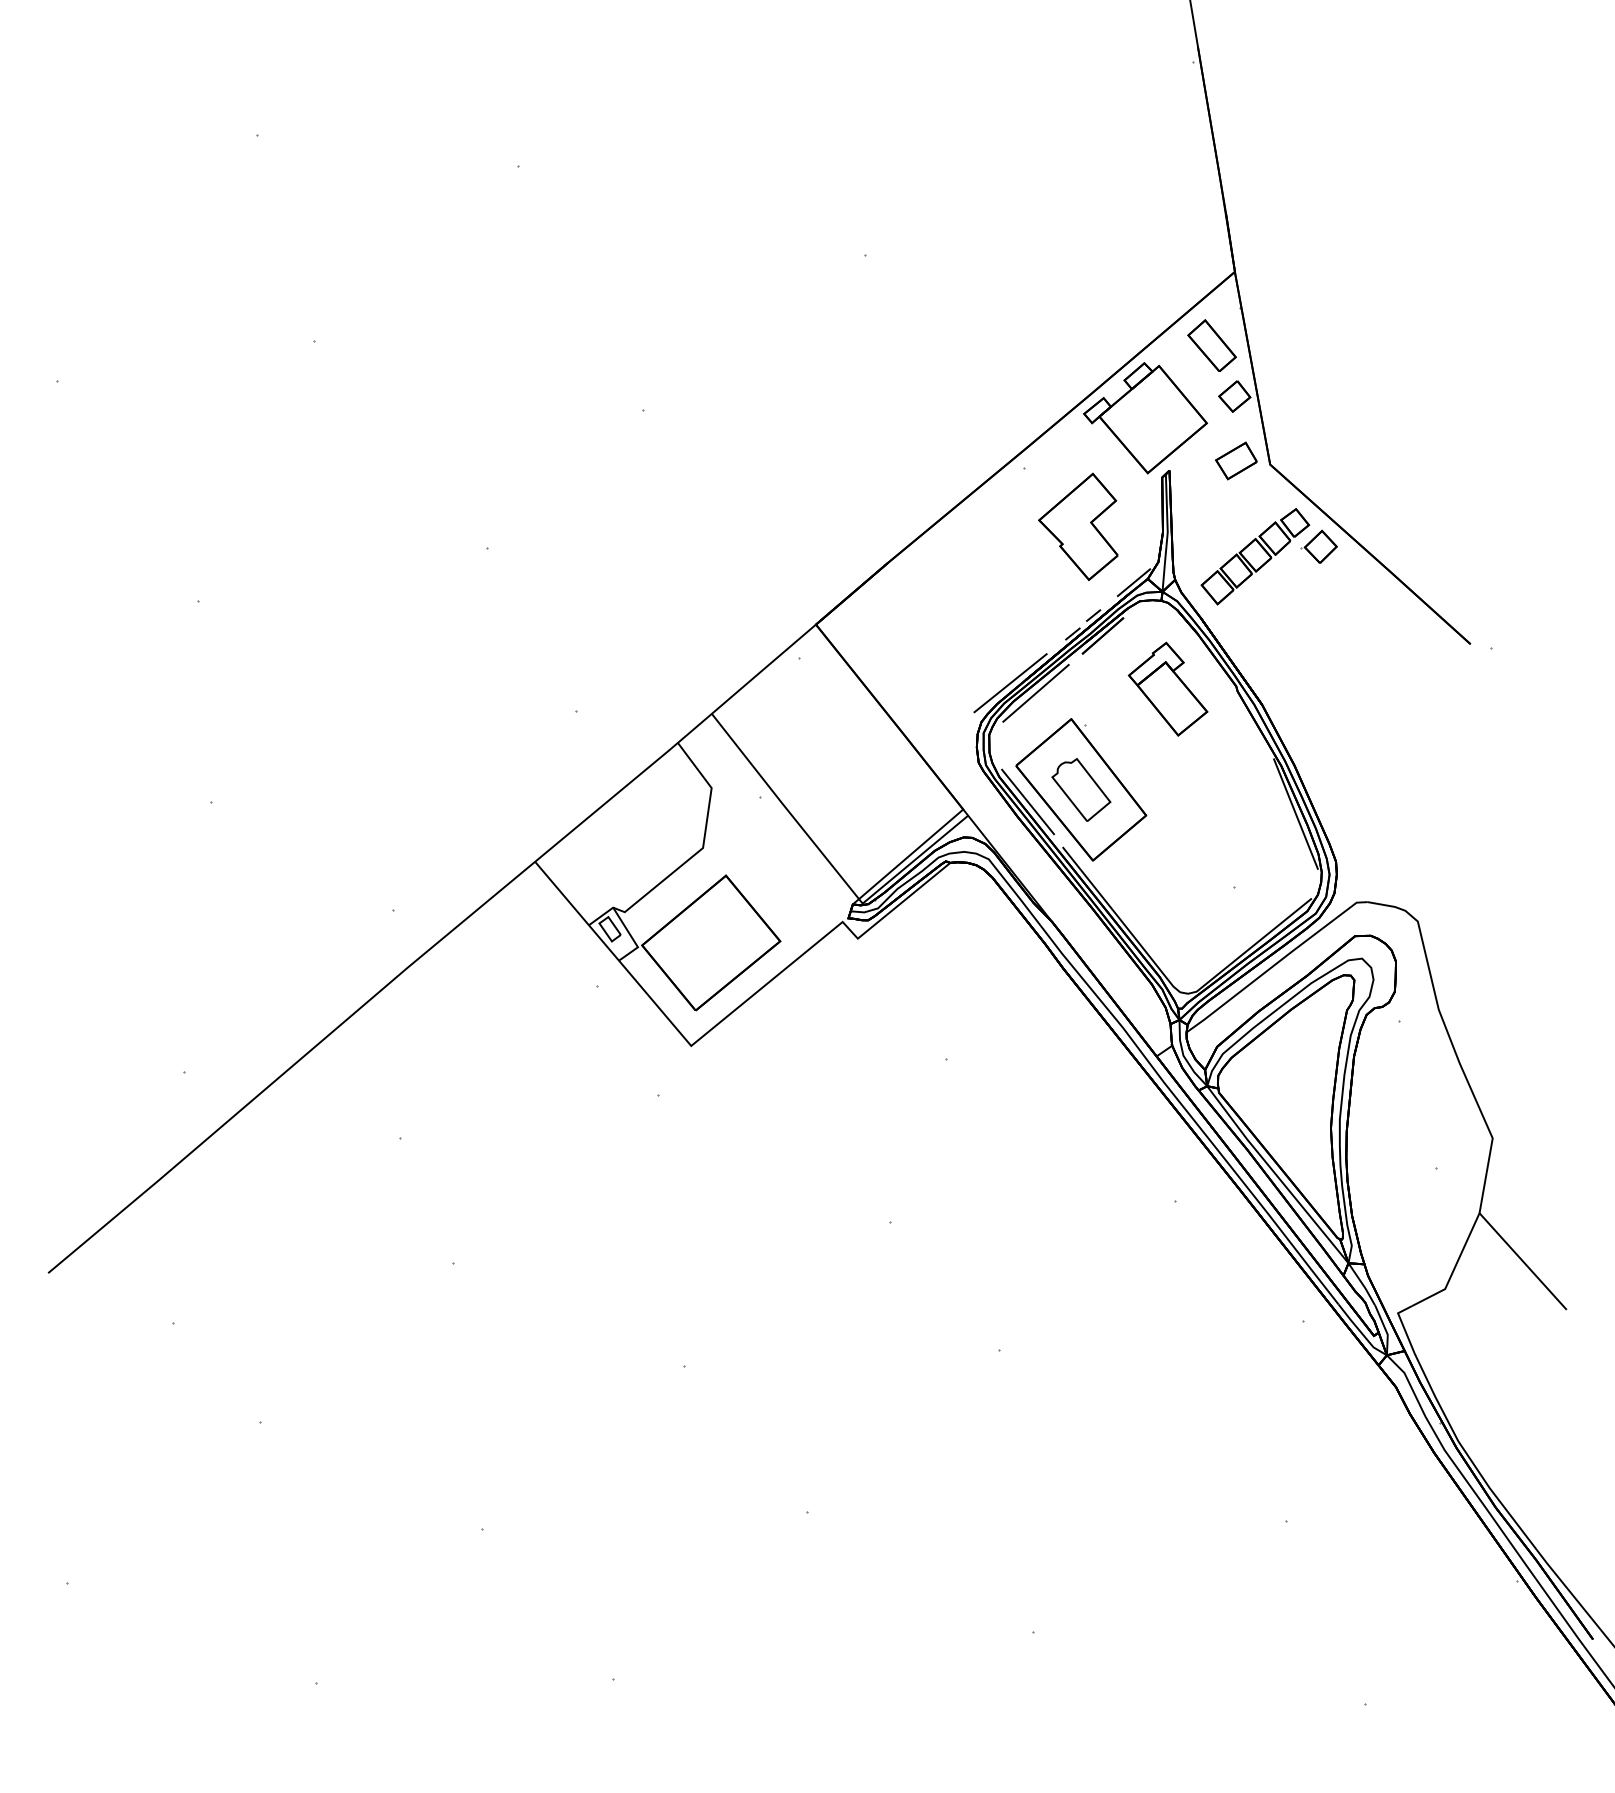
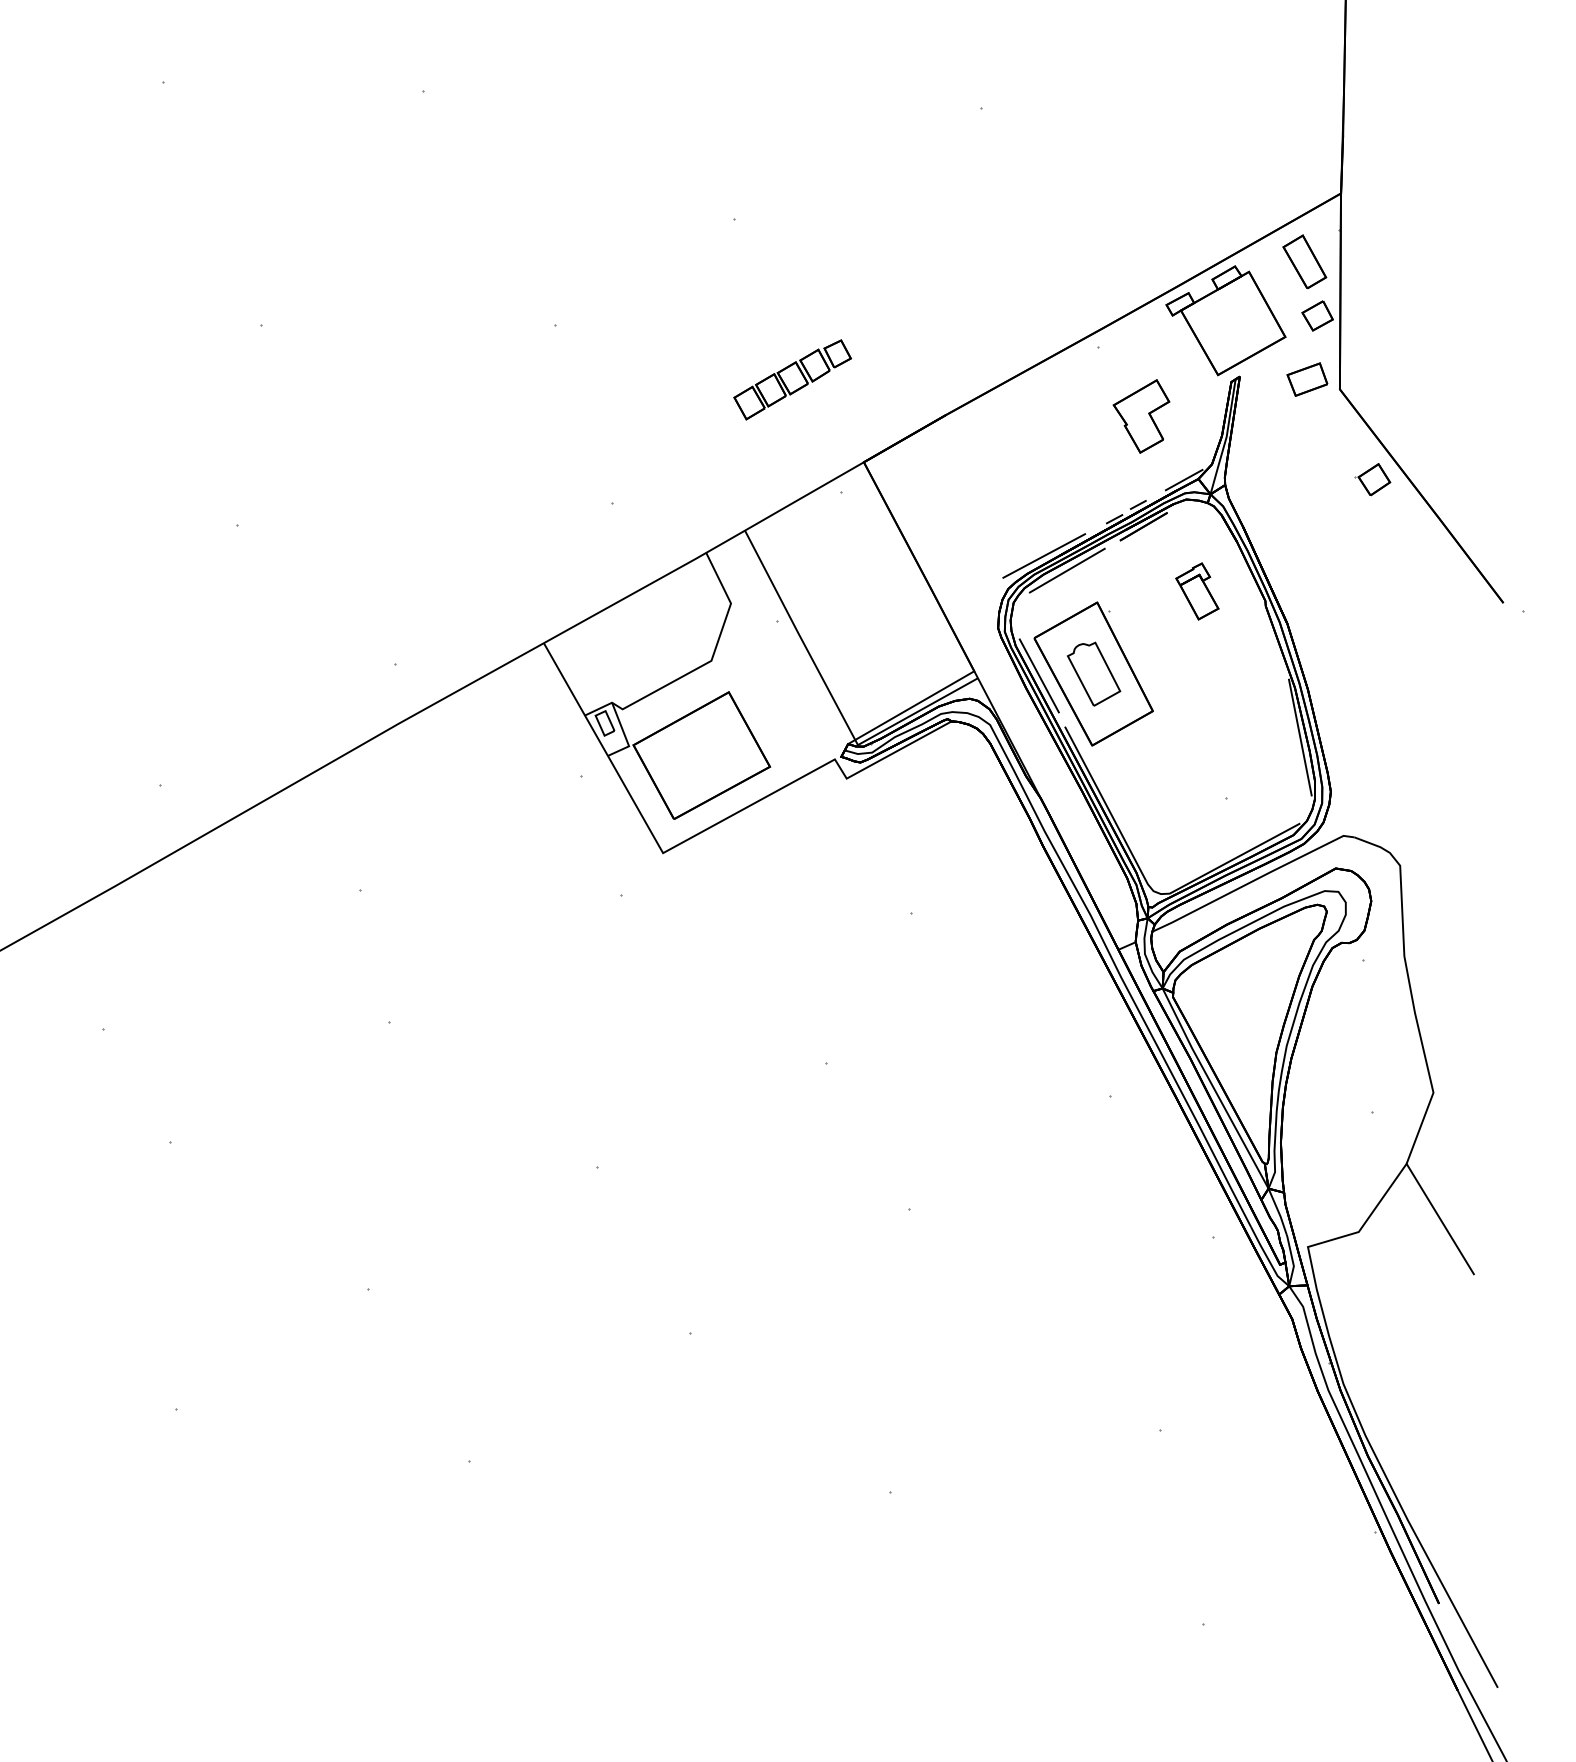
part: (1078, 526) -> (1140, 414), size x0.7
part: (1255, 556) -> (792, 379), moved
part: (1167, 688) -> (1197, 590), size x0.6

